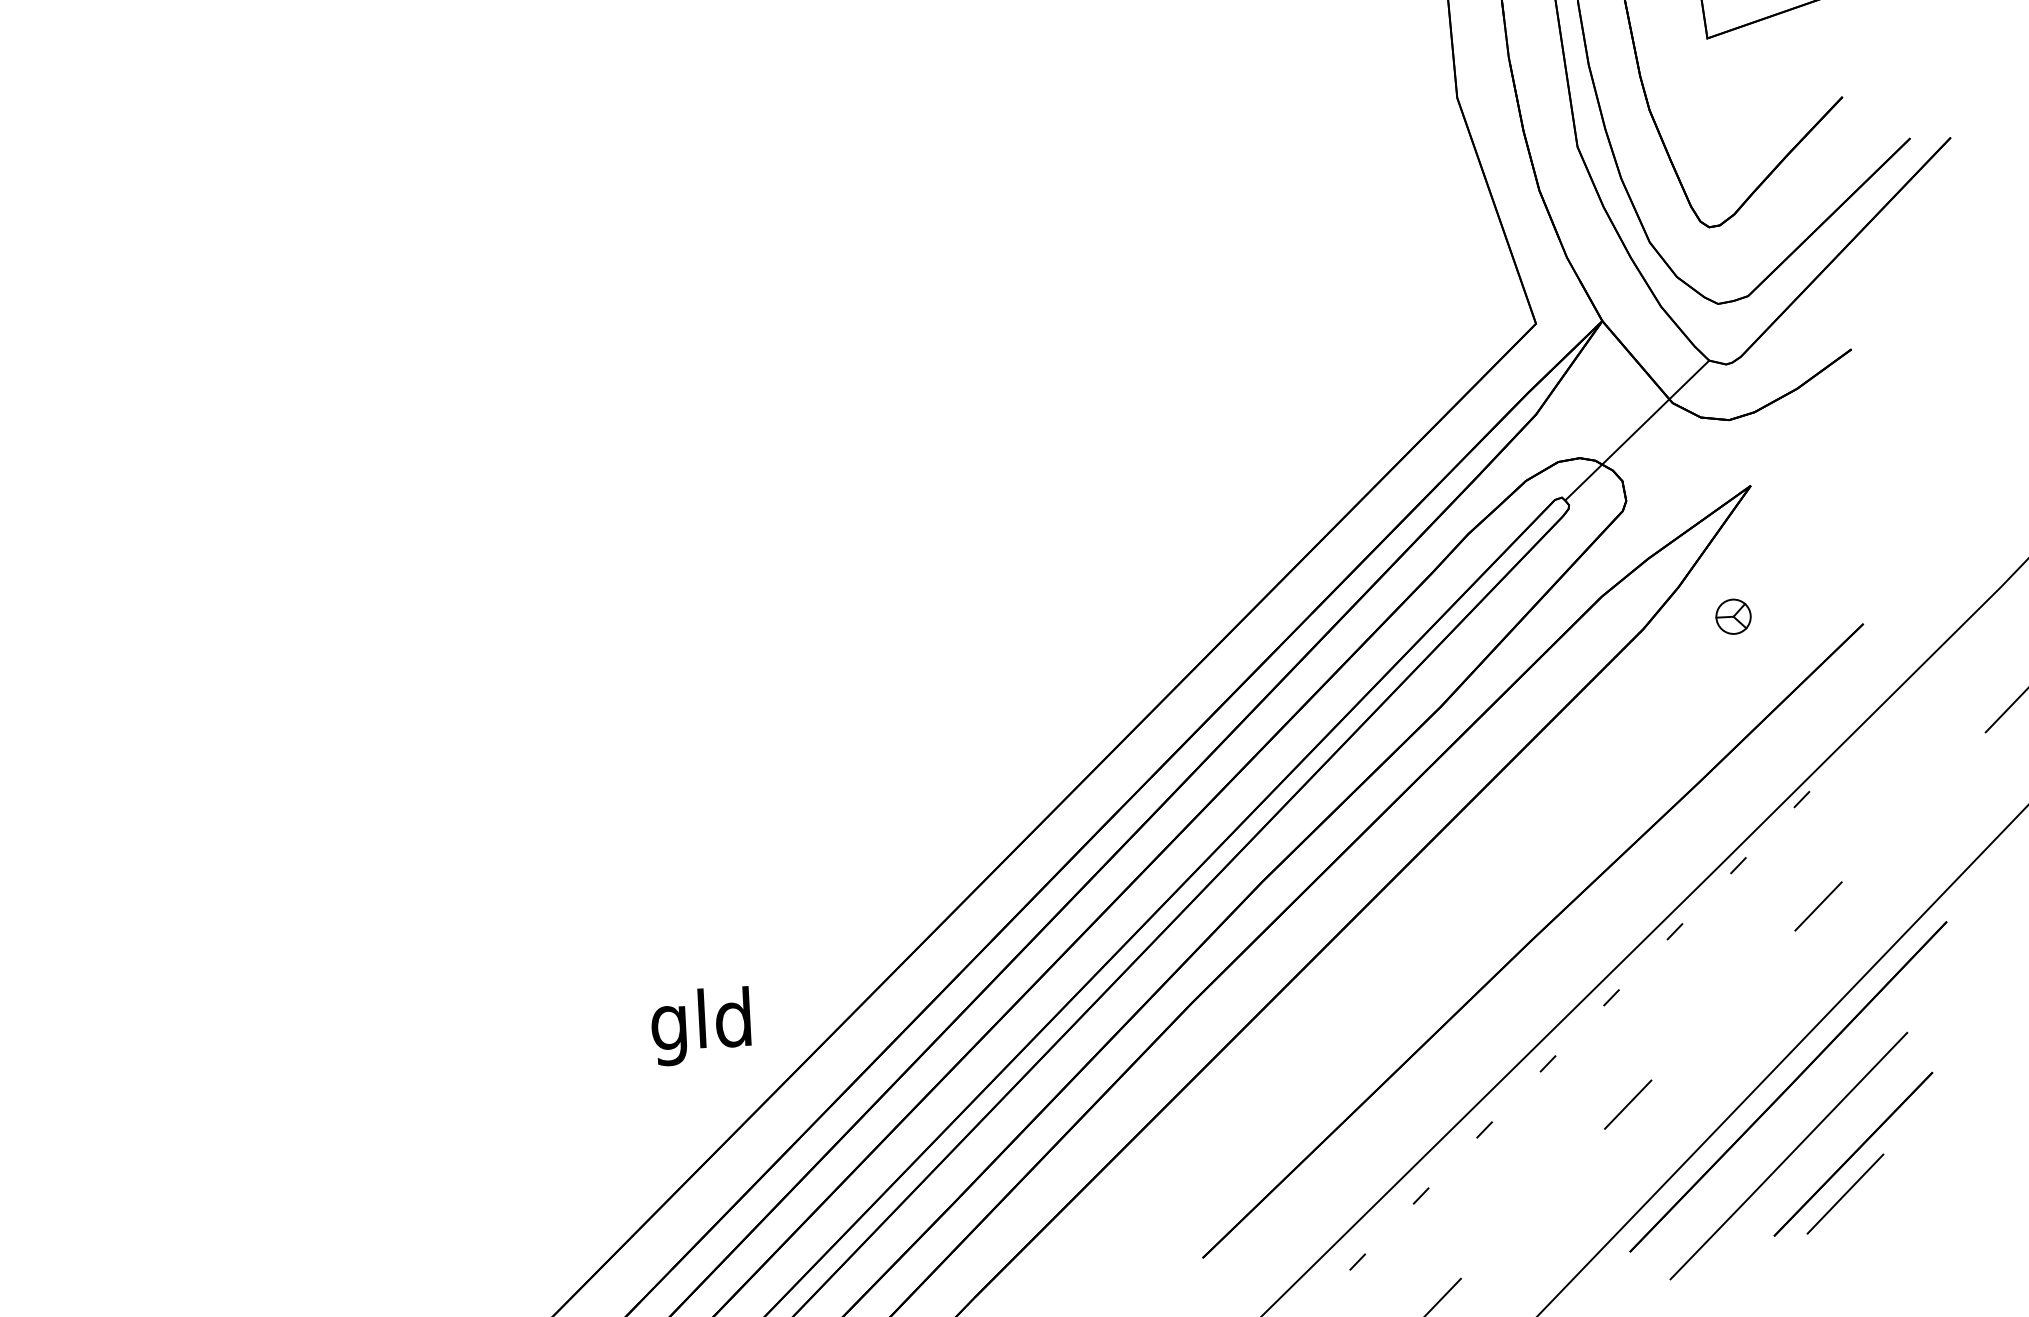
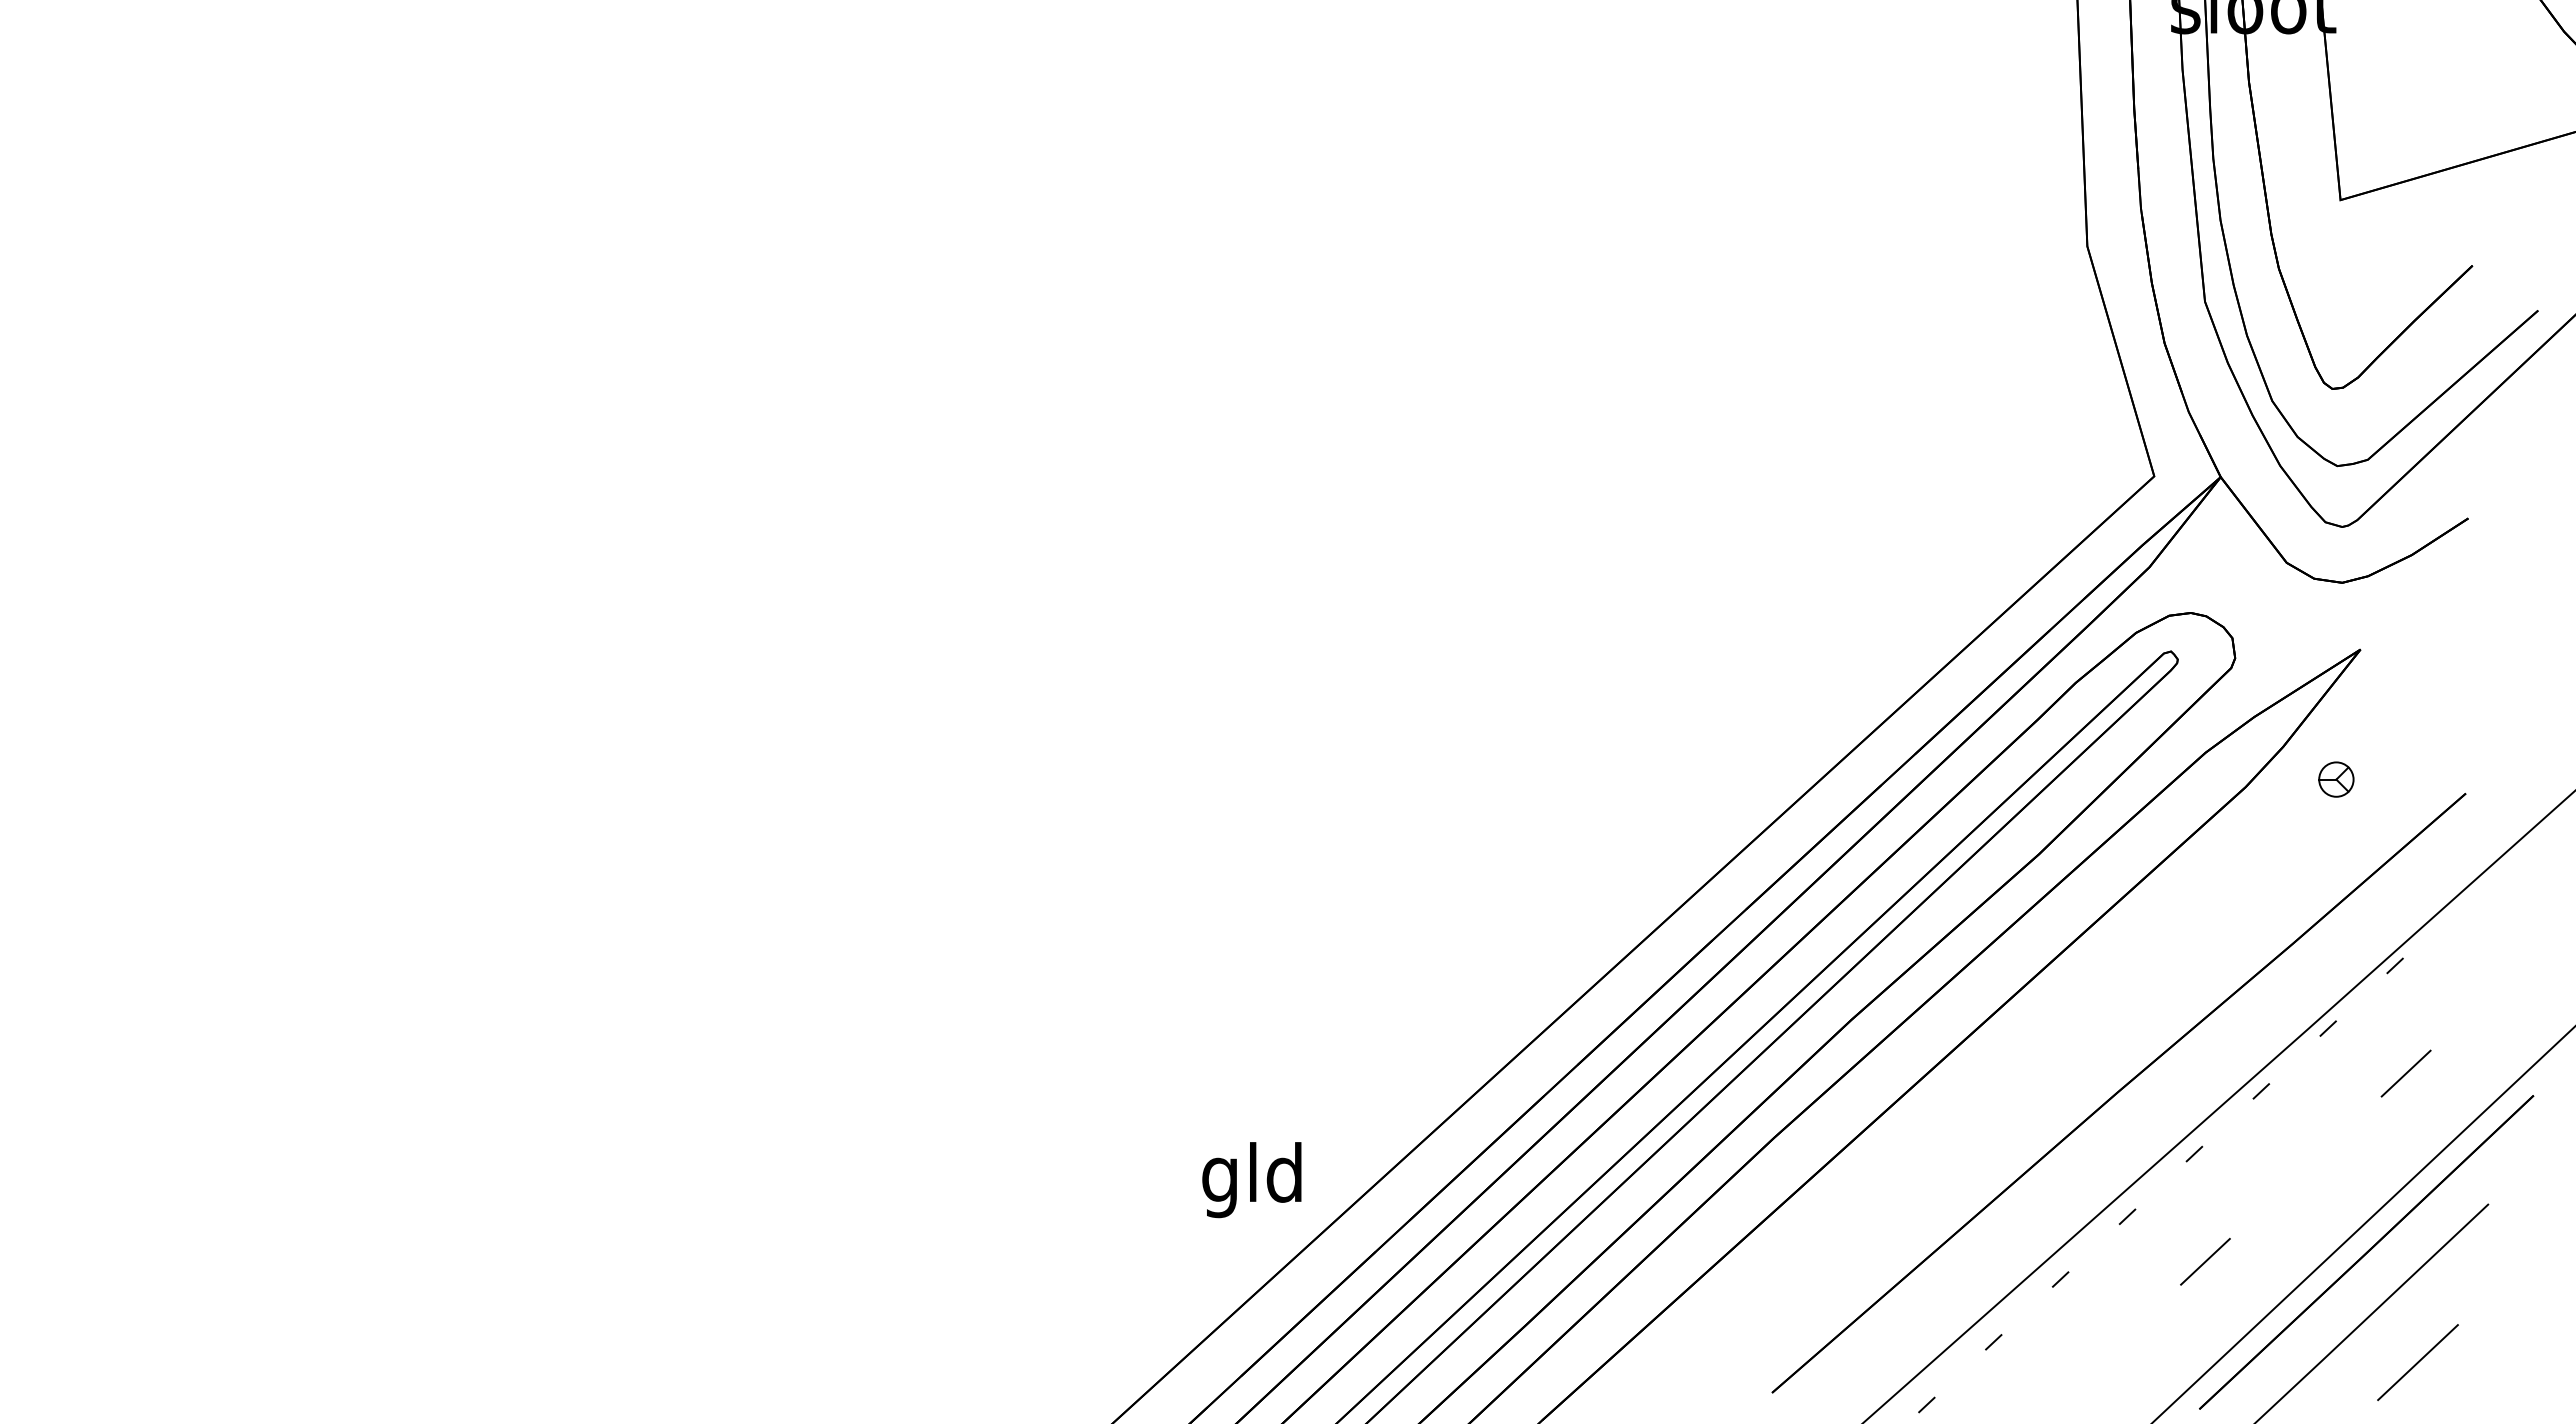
line: (1636, 430) -> (2249, 588), removed
text: (700, 1026) -> (1251, 1180), moved
line: (1853, 1154) -> (2428, 1323), removed

